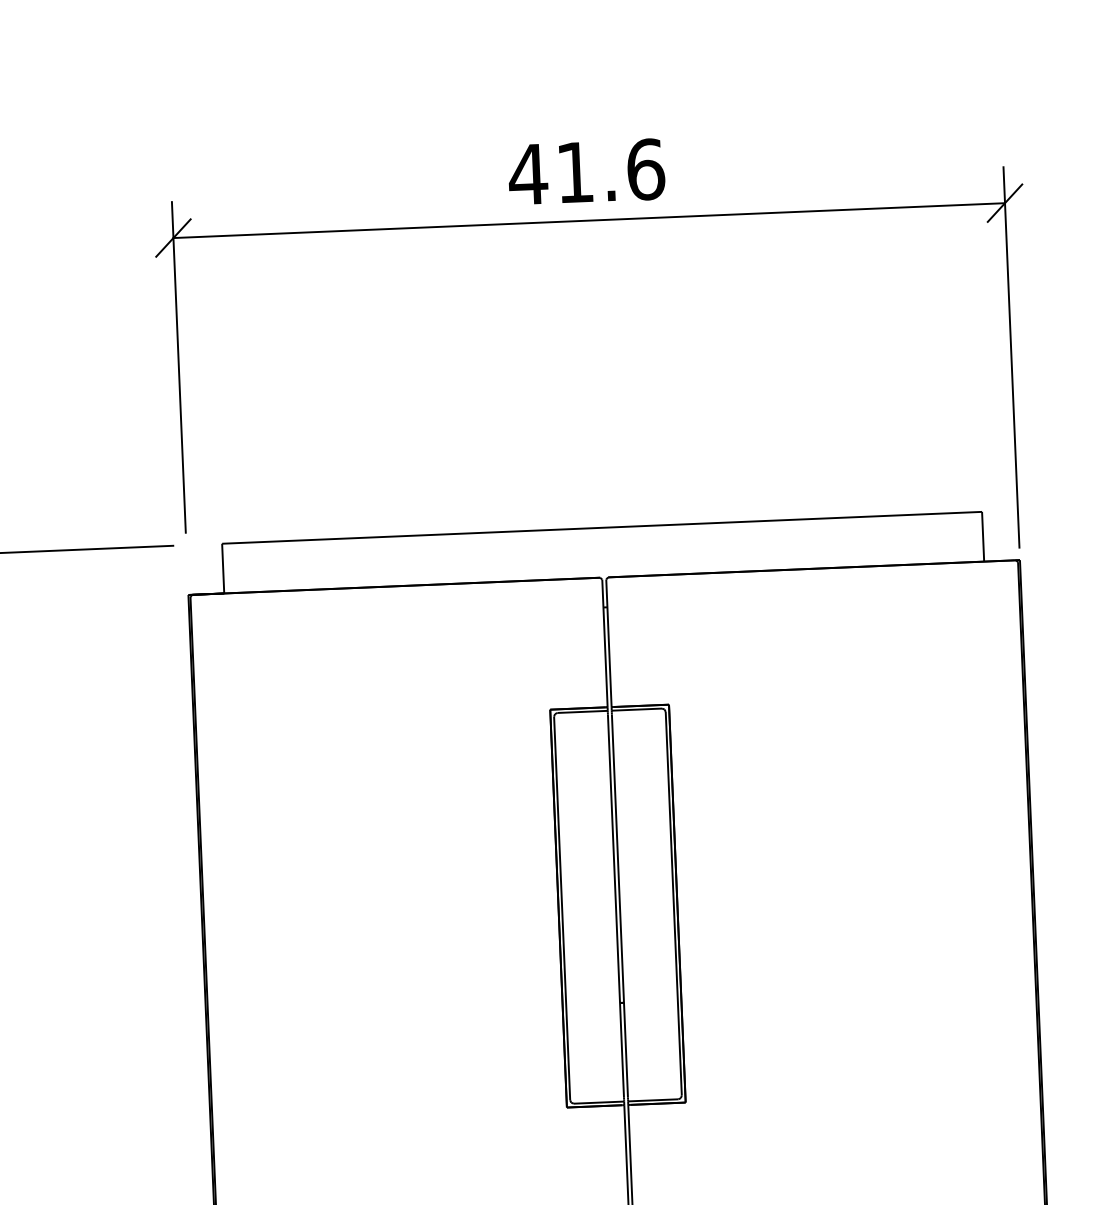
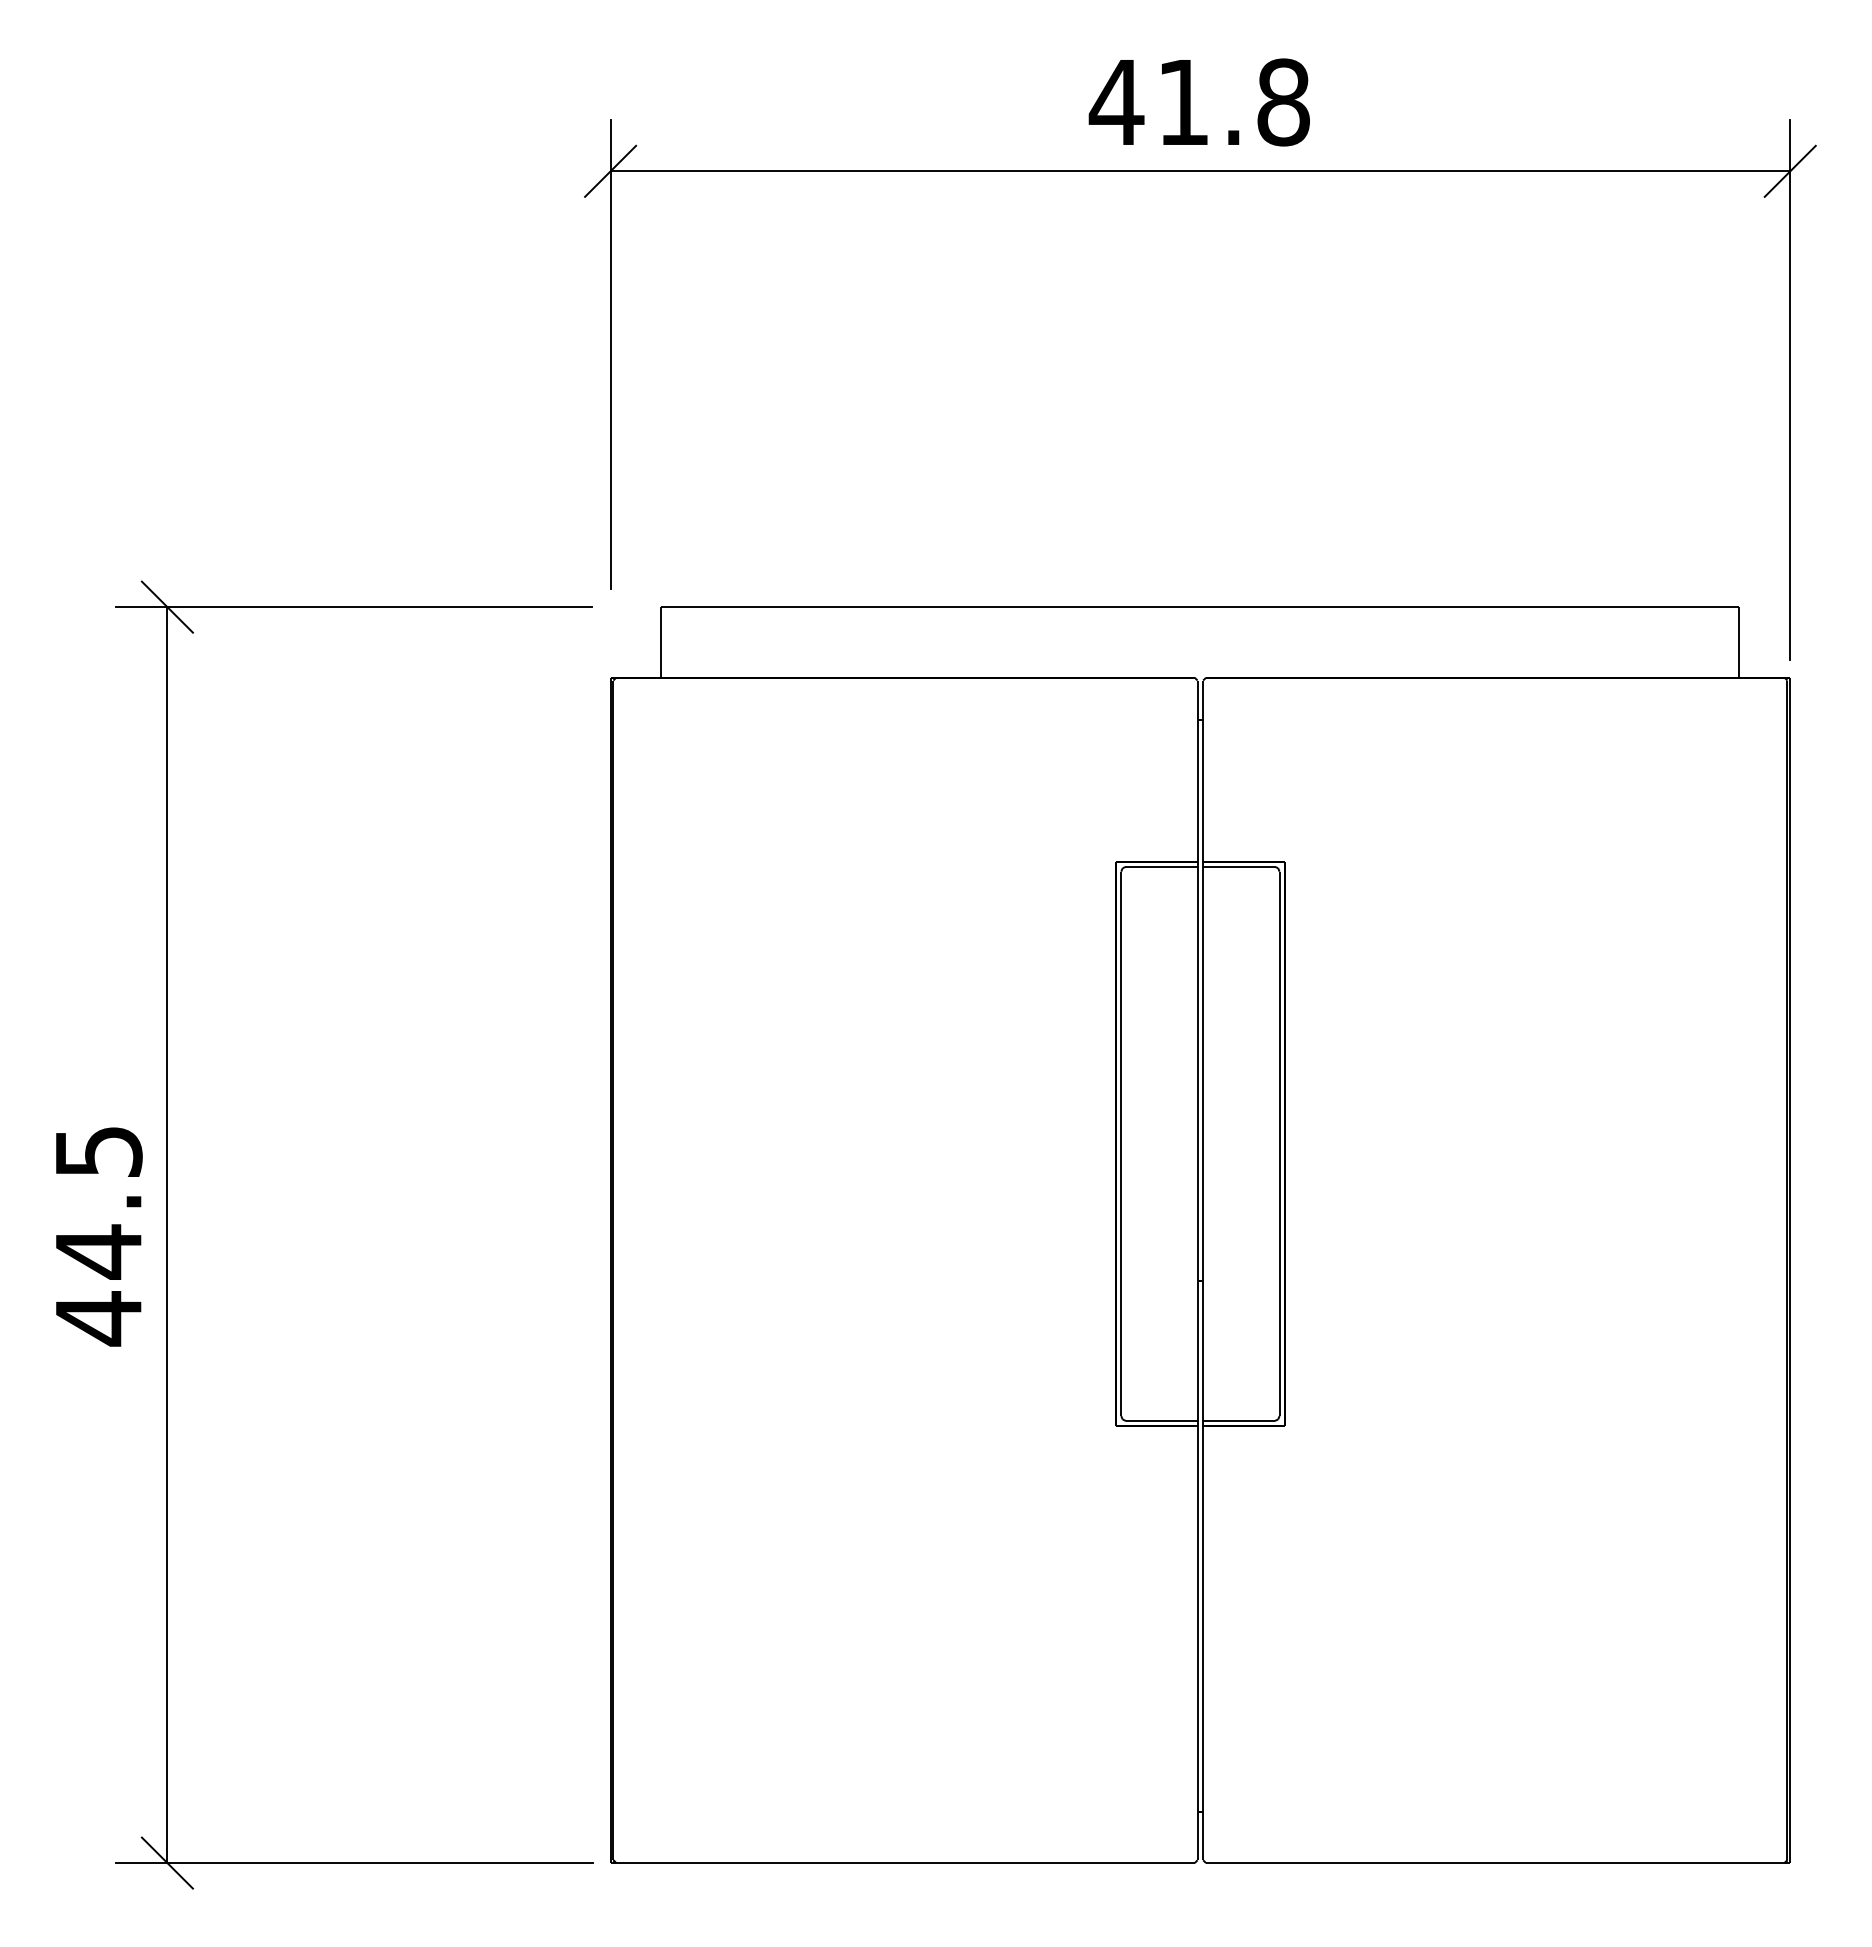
text: (645, 169) -> (1283, 102), 41.6 -> 41.8

